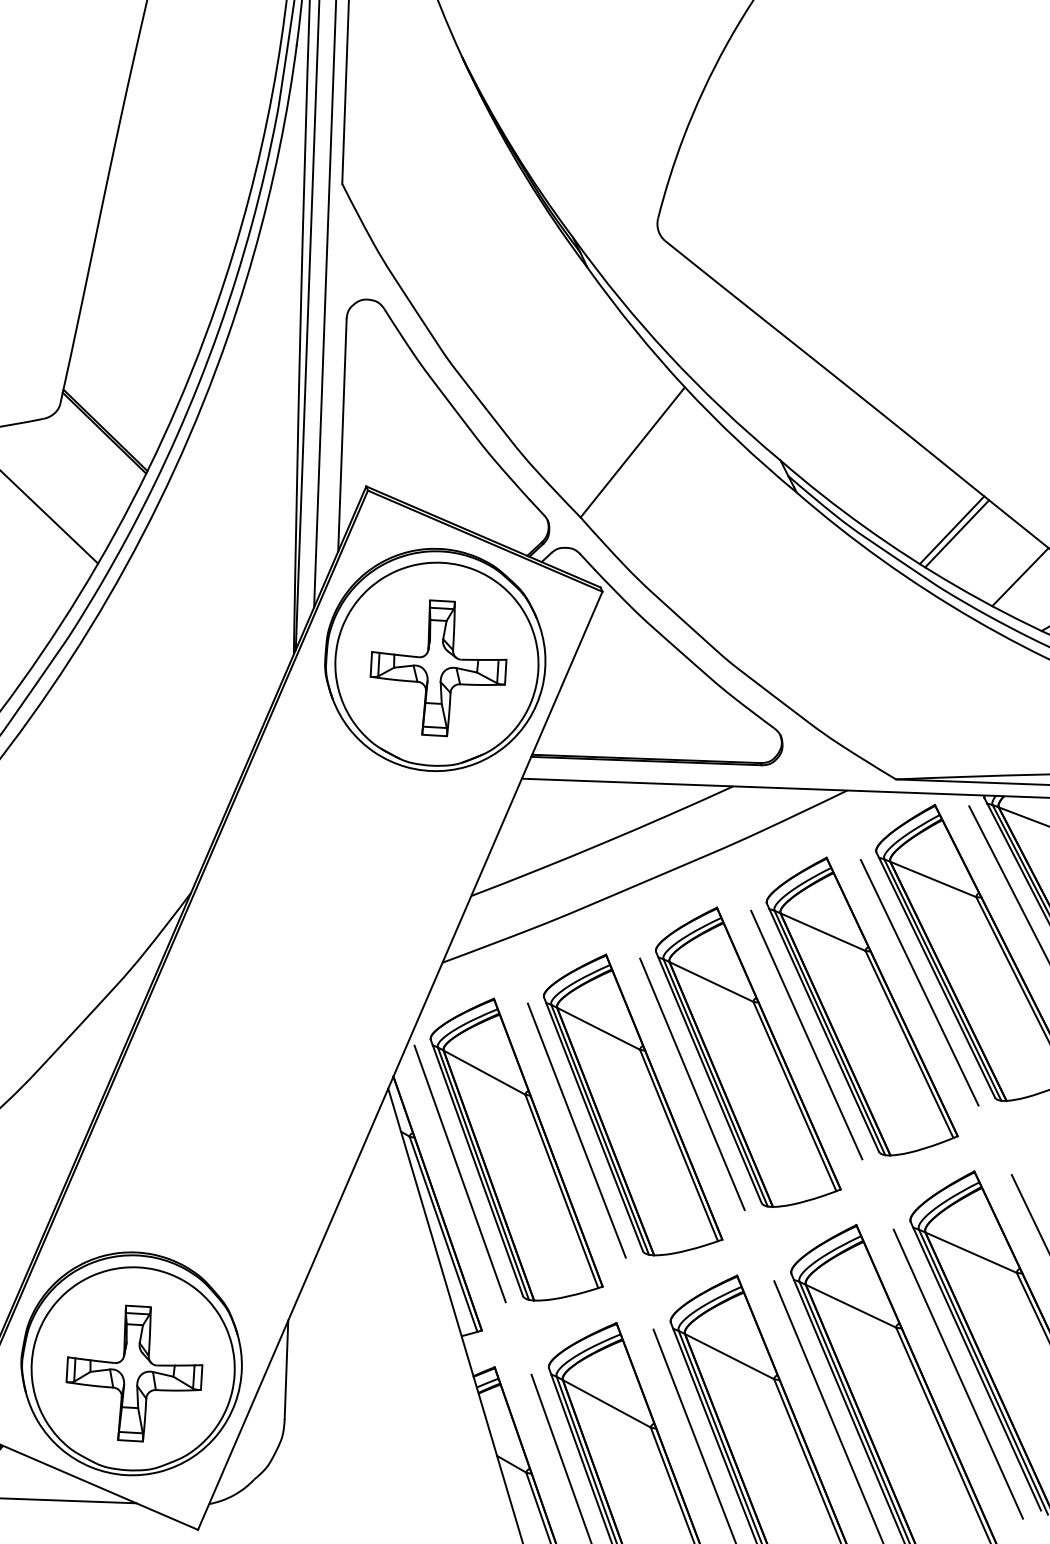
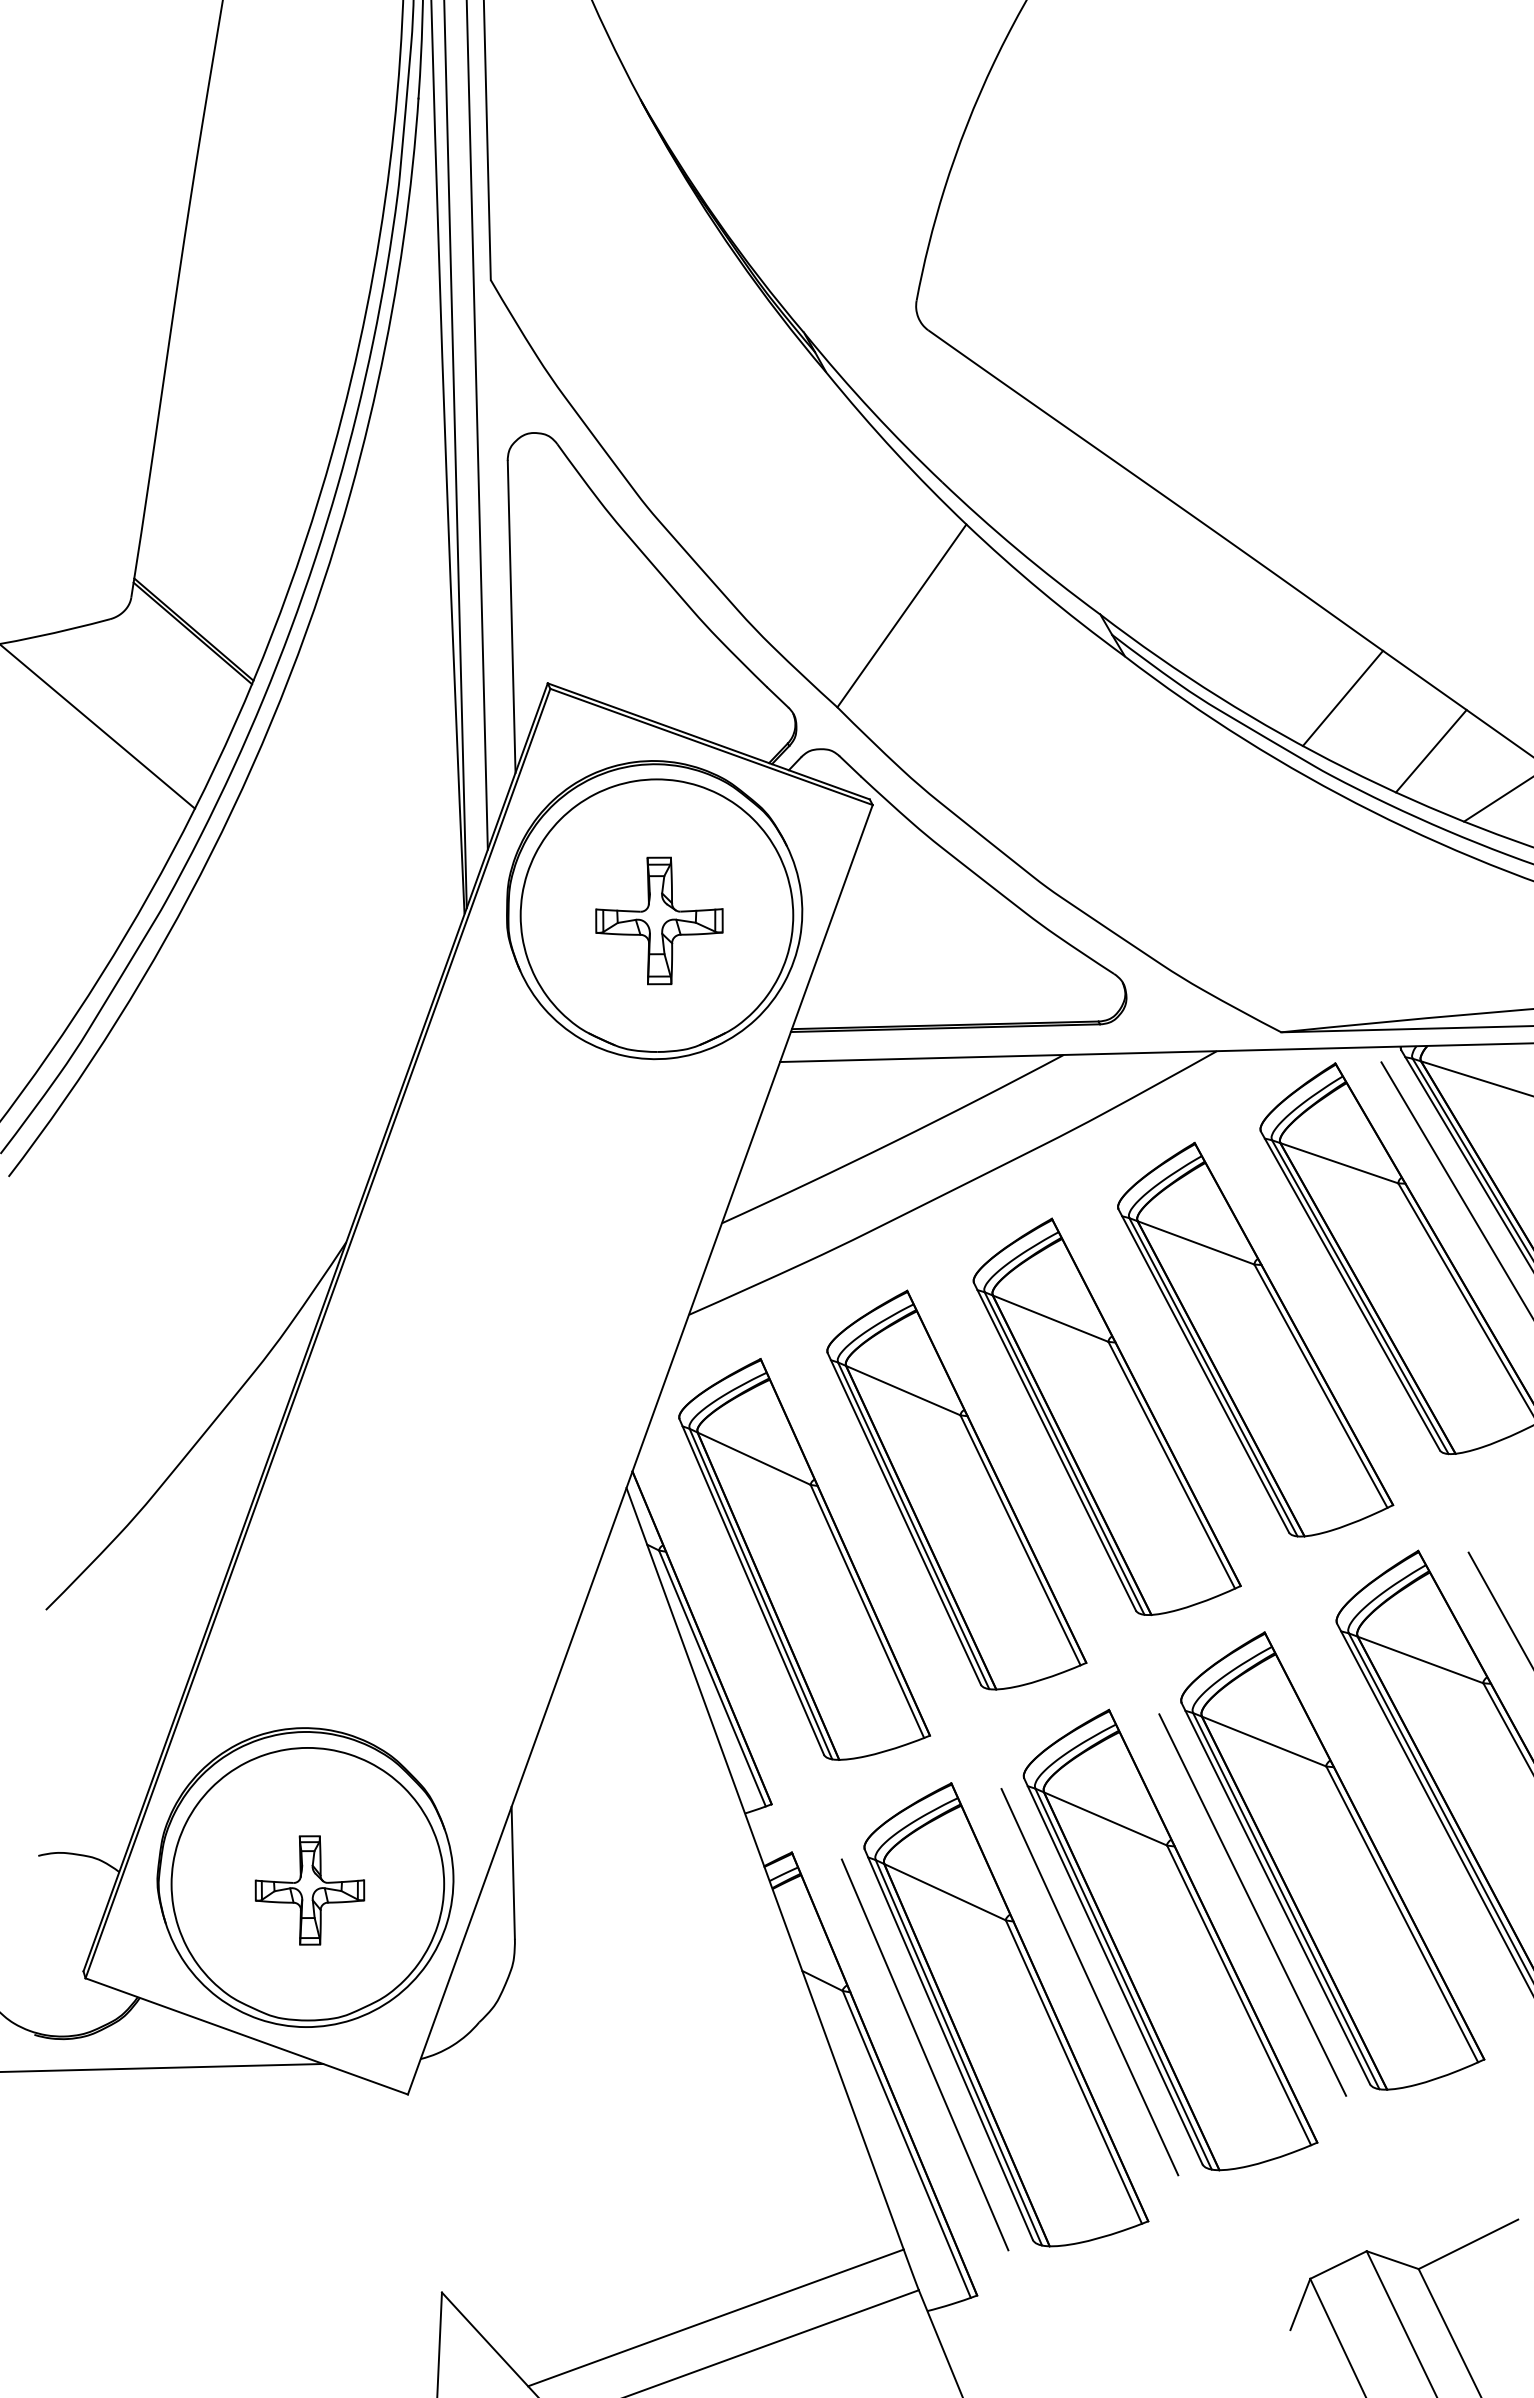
line: (951, 529) -> (1335, 693), removed
part: (438, 667) -> (659, 920), size x0.7
line: (919, 982) -> (1329, 1302), removed
line: (806, 1034) -> (1182, 1381), removed
line: (692, 1084) -> (1033, 1457), removed
line: (576, 1130) -> (882, 1528), removed
line: (459, 1174) -> (729, 1596), removed
part: (134, 1373) -> (309, 1890), size x0.6
line: (958, 1374) -> (1413, 1823), removed

